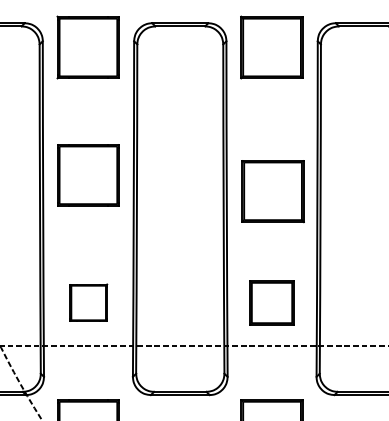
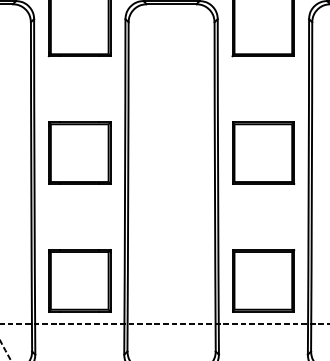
part: (272, 191) -> (262, 153), moved
part: (88, 302) -> (79, 280), size x1.67
part: (271, 302) -> (262, 280), size x1.43

